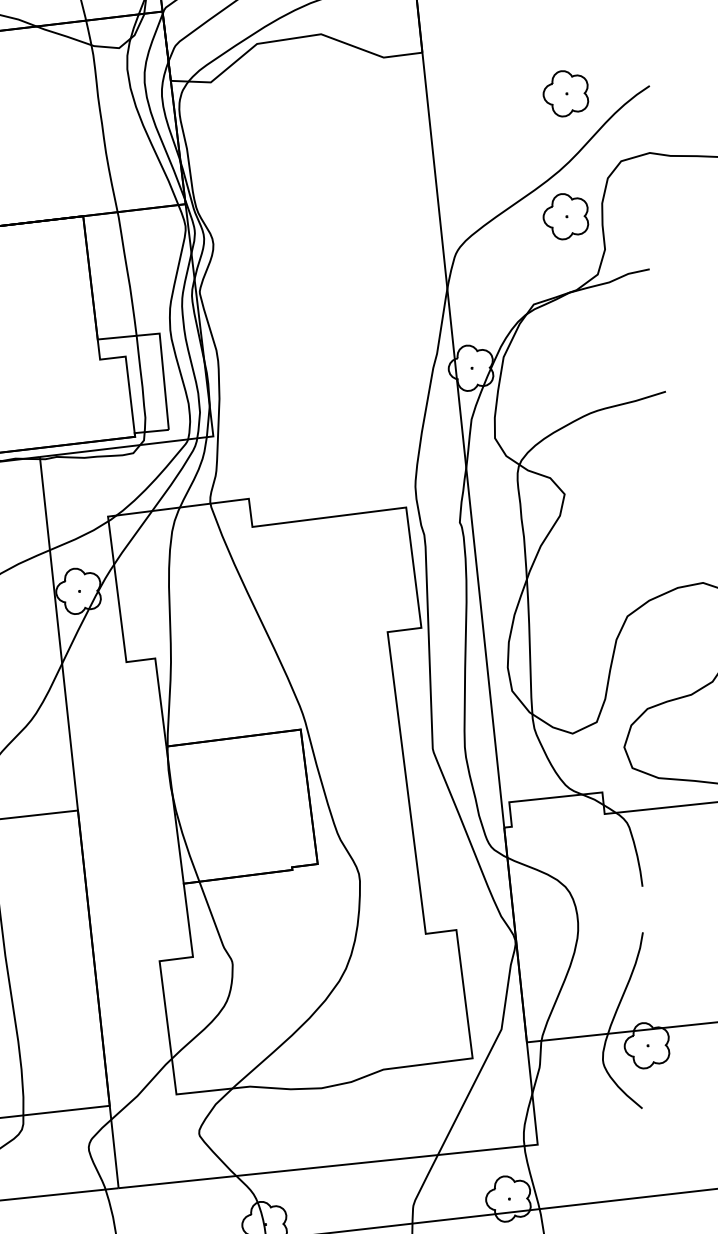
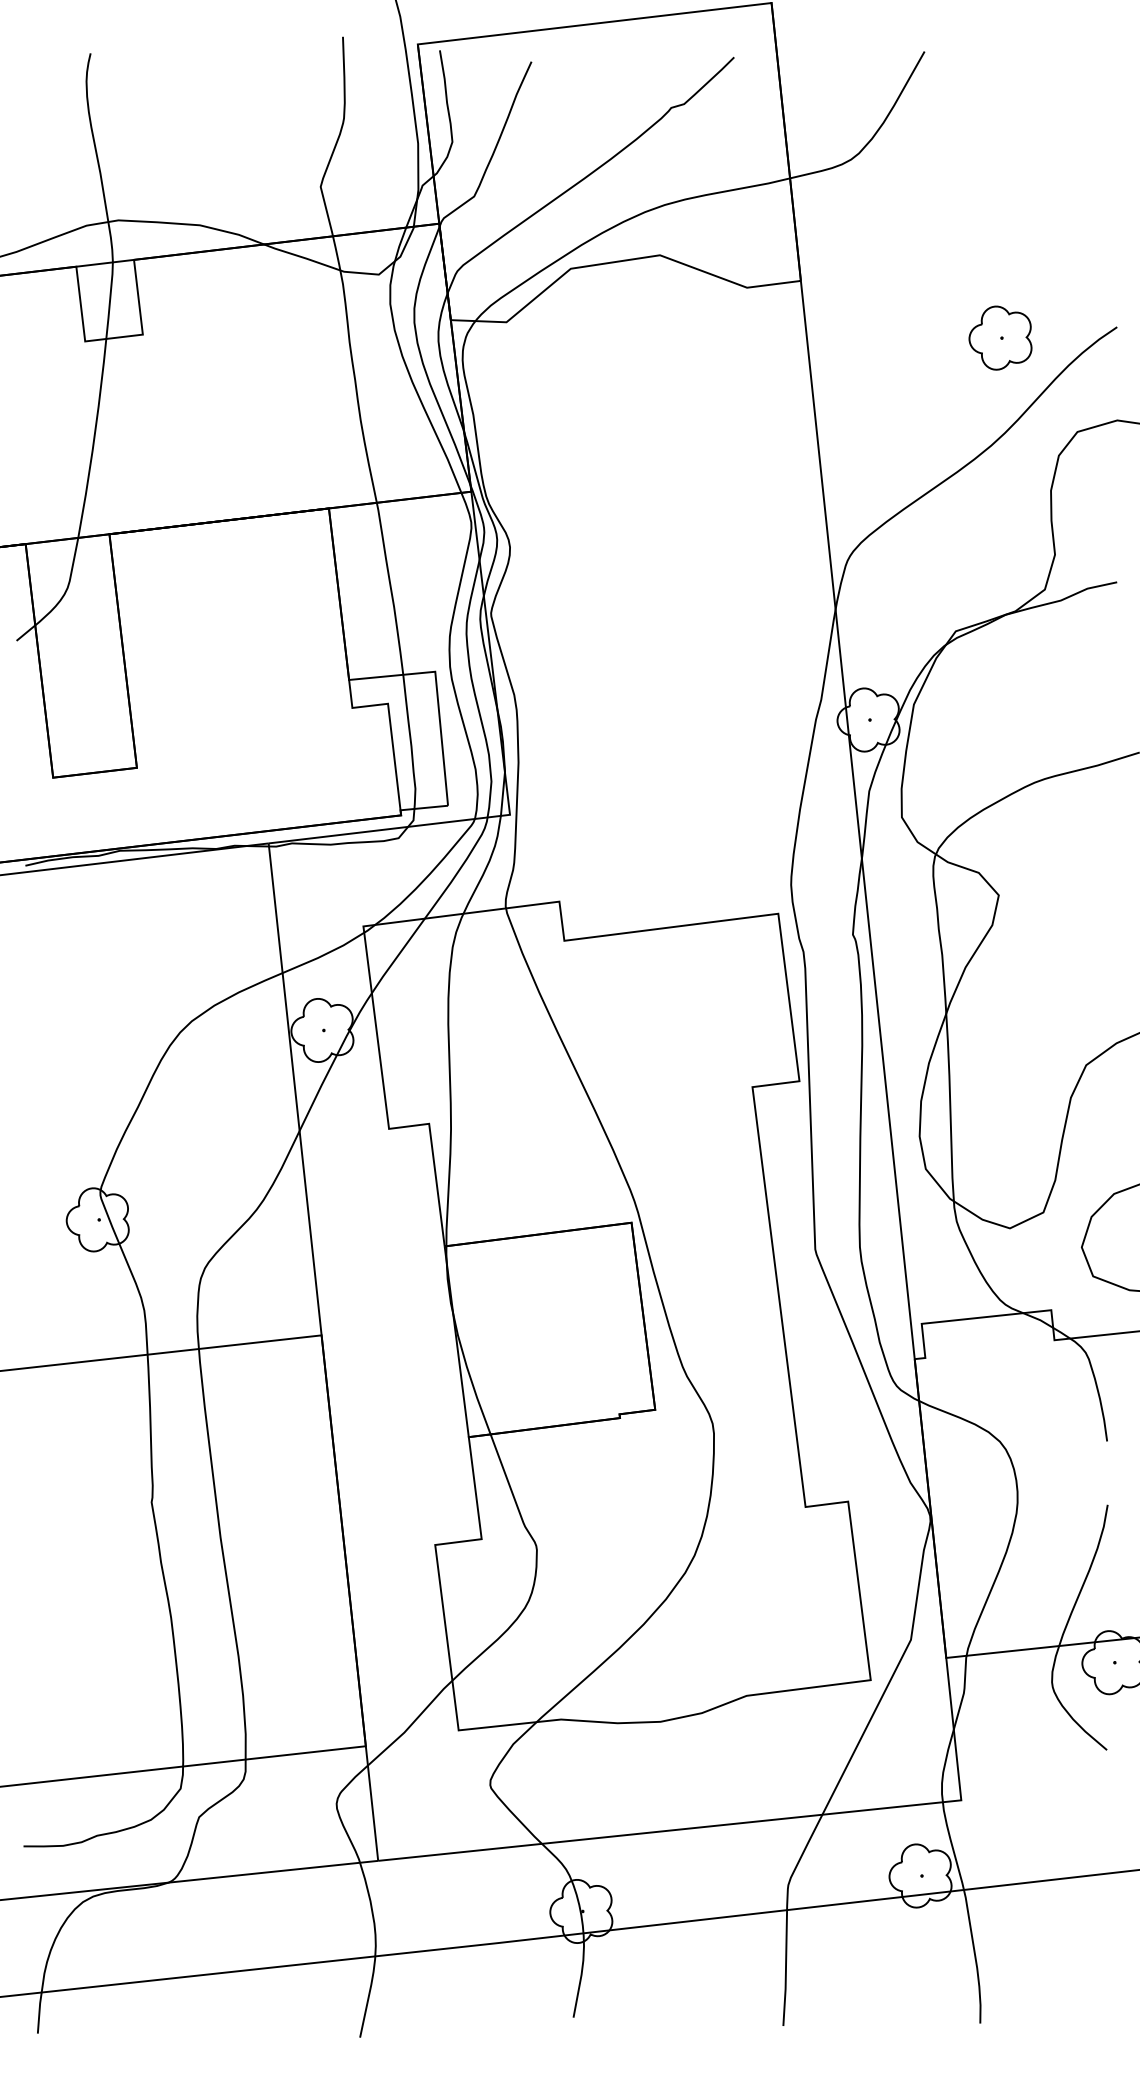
part: (565, 216) -> (1000, 508), removed

